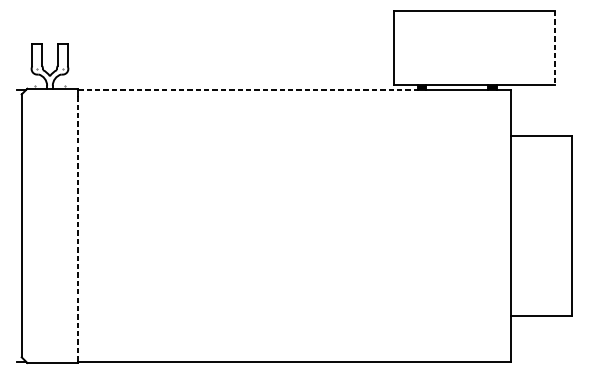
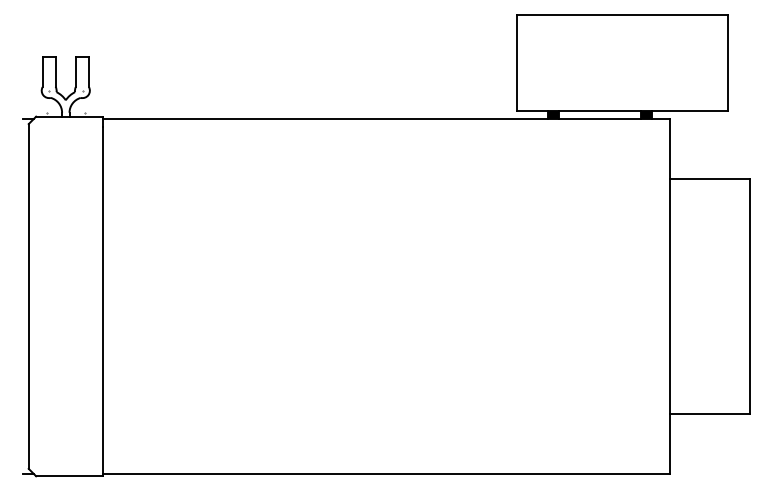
line: (554, 48) -> (727, 63), dashed -> solid
line: (247, 90) -> (325, 118), dashed -> solid
line: (77, 228) -> (102, 300), dashed -> solid

